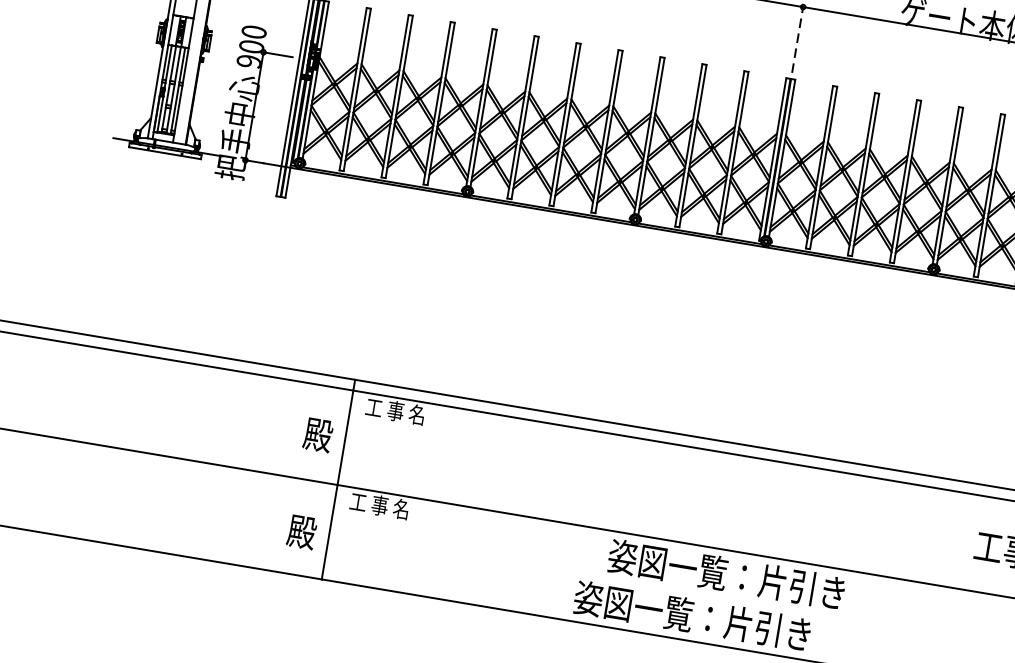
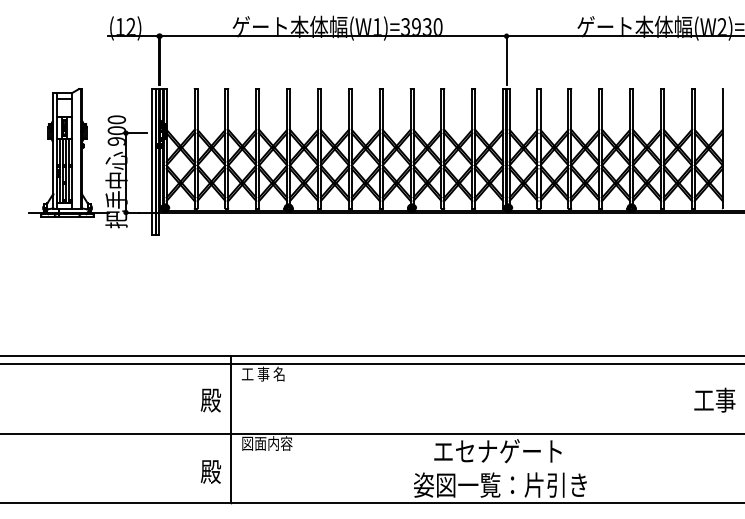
line: (797, 38) -> (506, 59), dashed -> solid
text: (383, 506) -> (266, 443), 工 事 名 -> 図面内容
text: (726, 573) -> (519, 450), 姿図一覧：片引き -> エセナゲート

